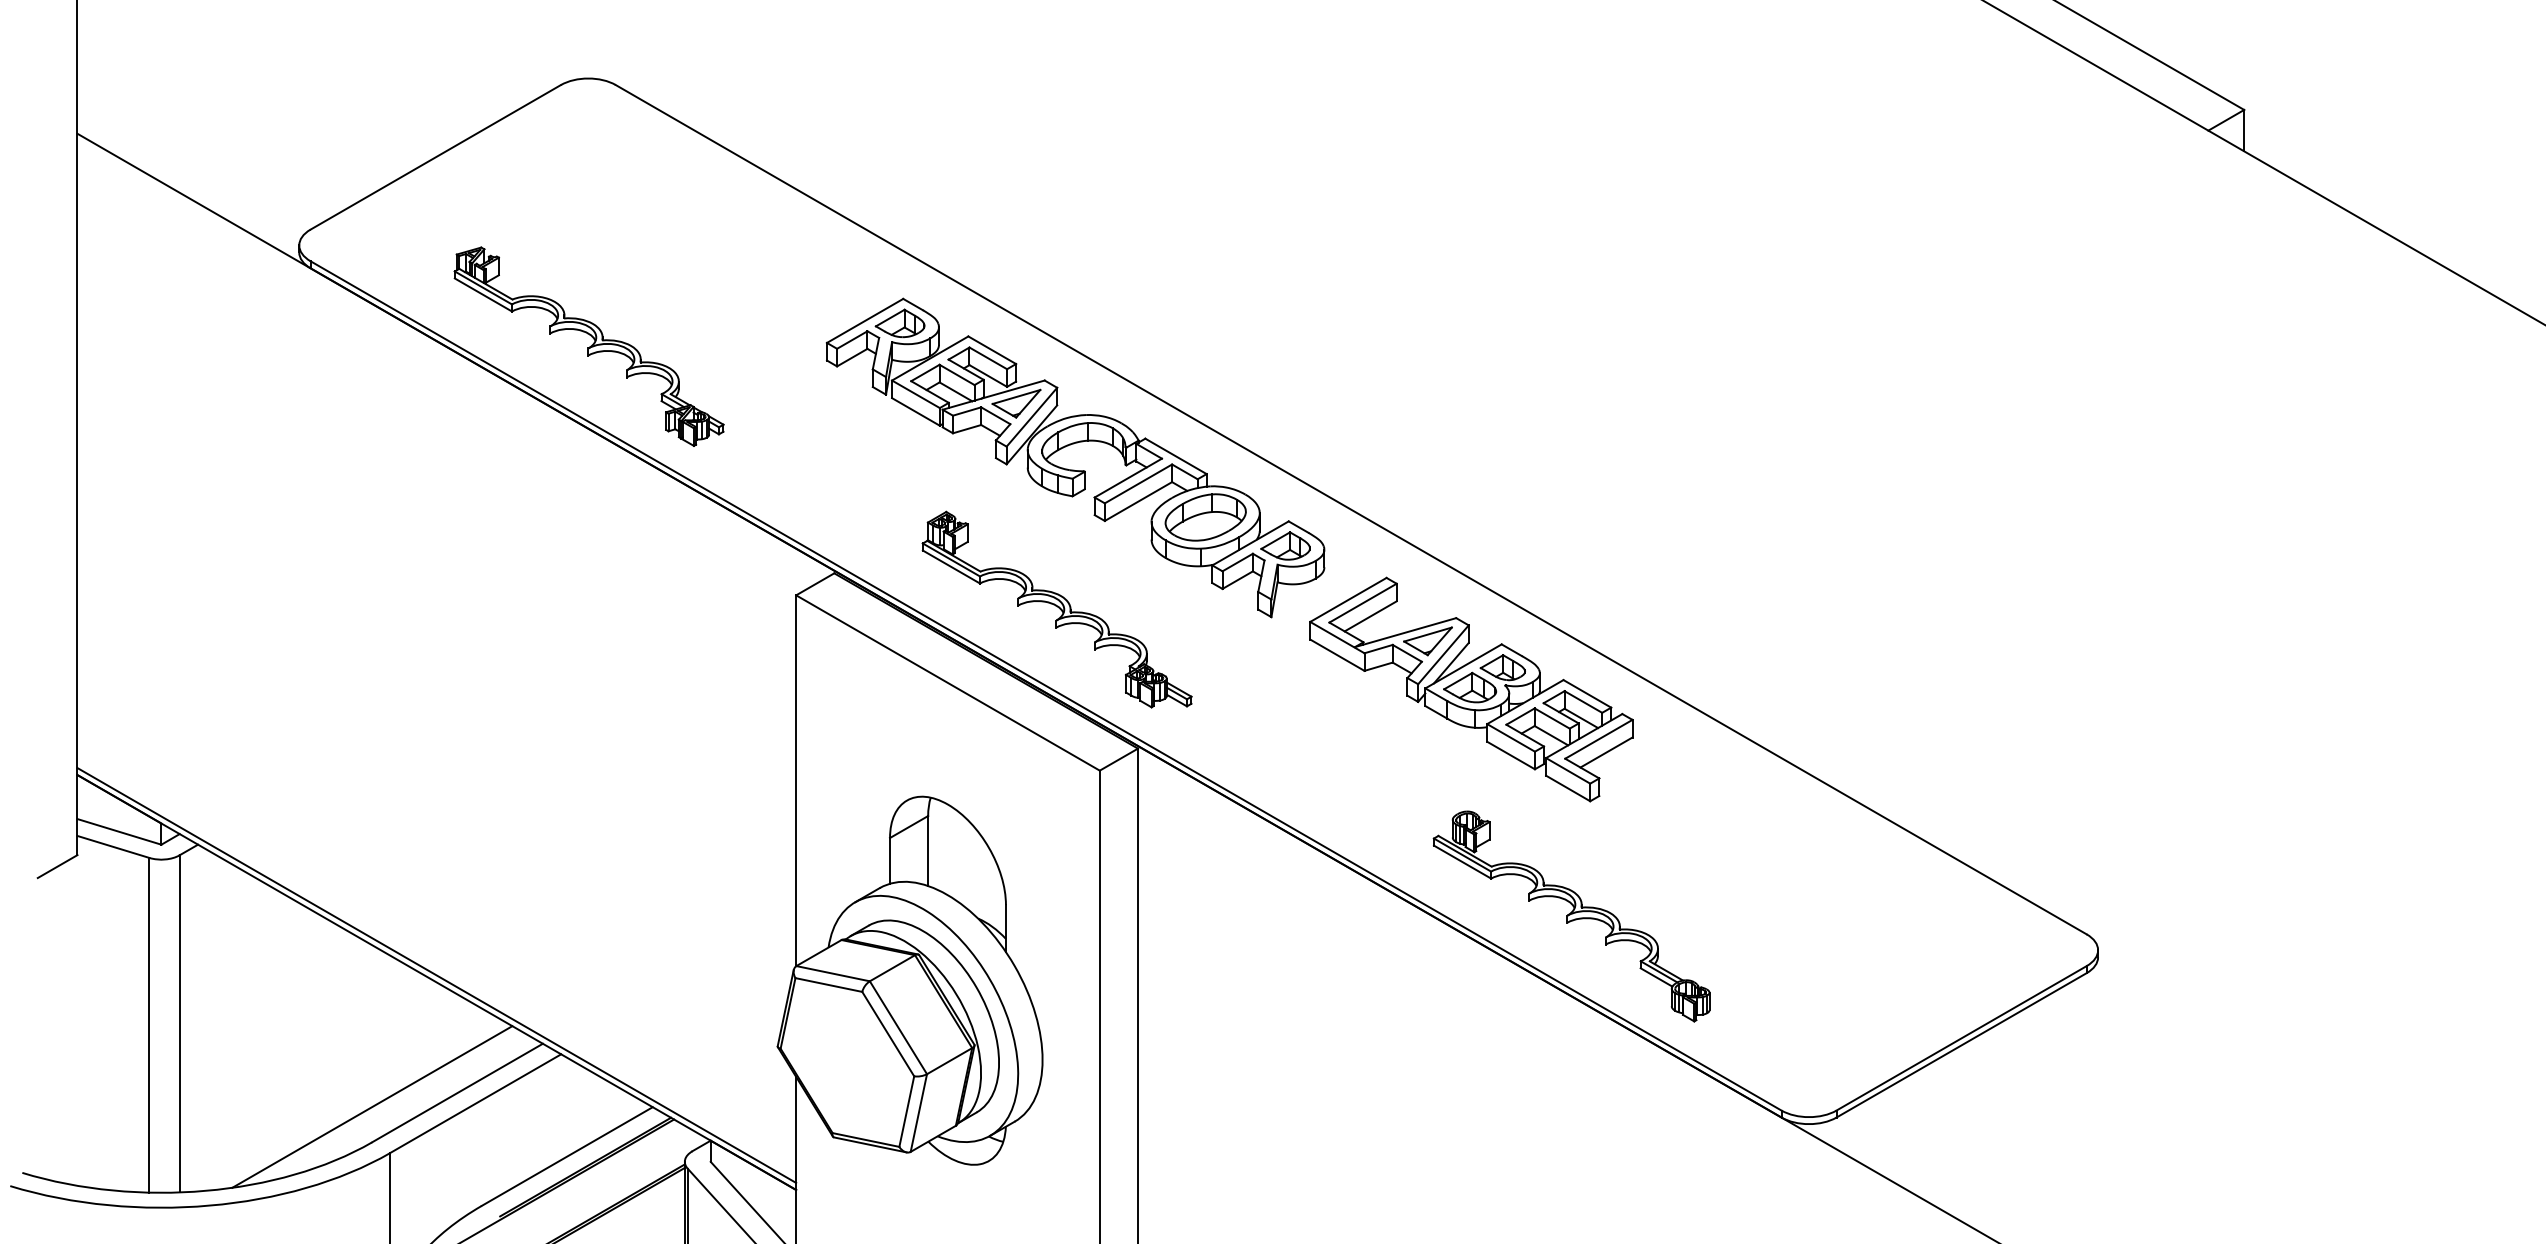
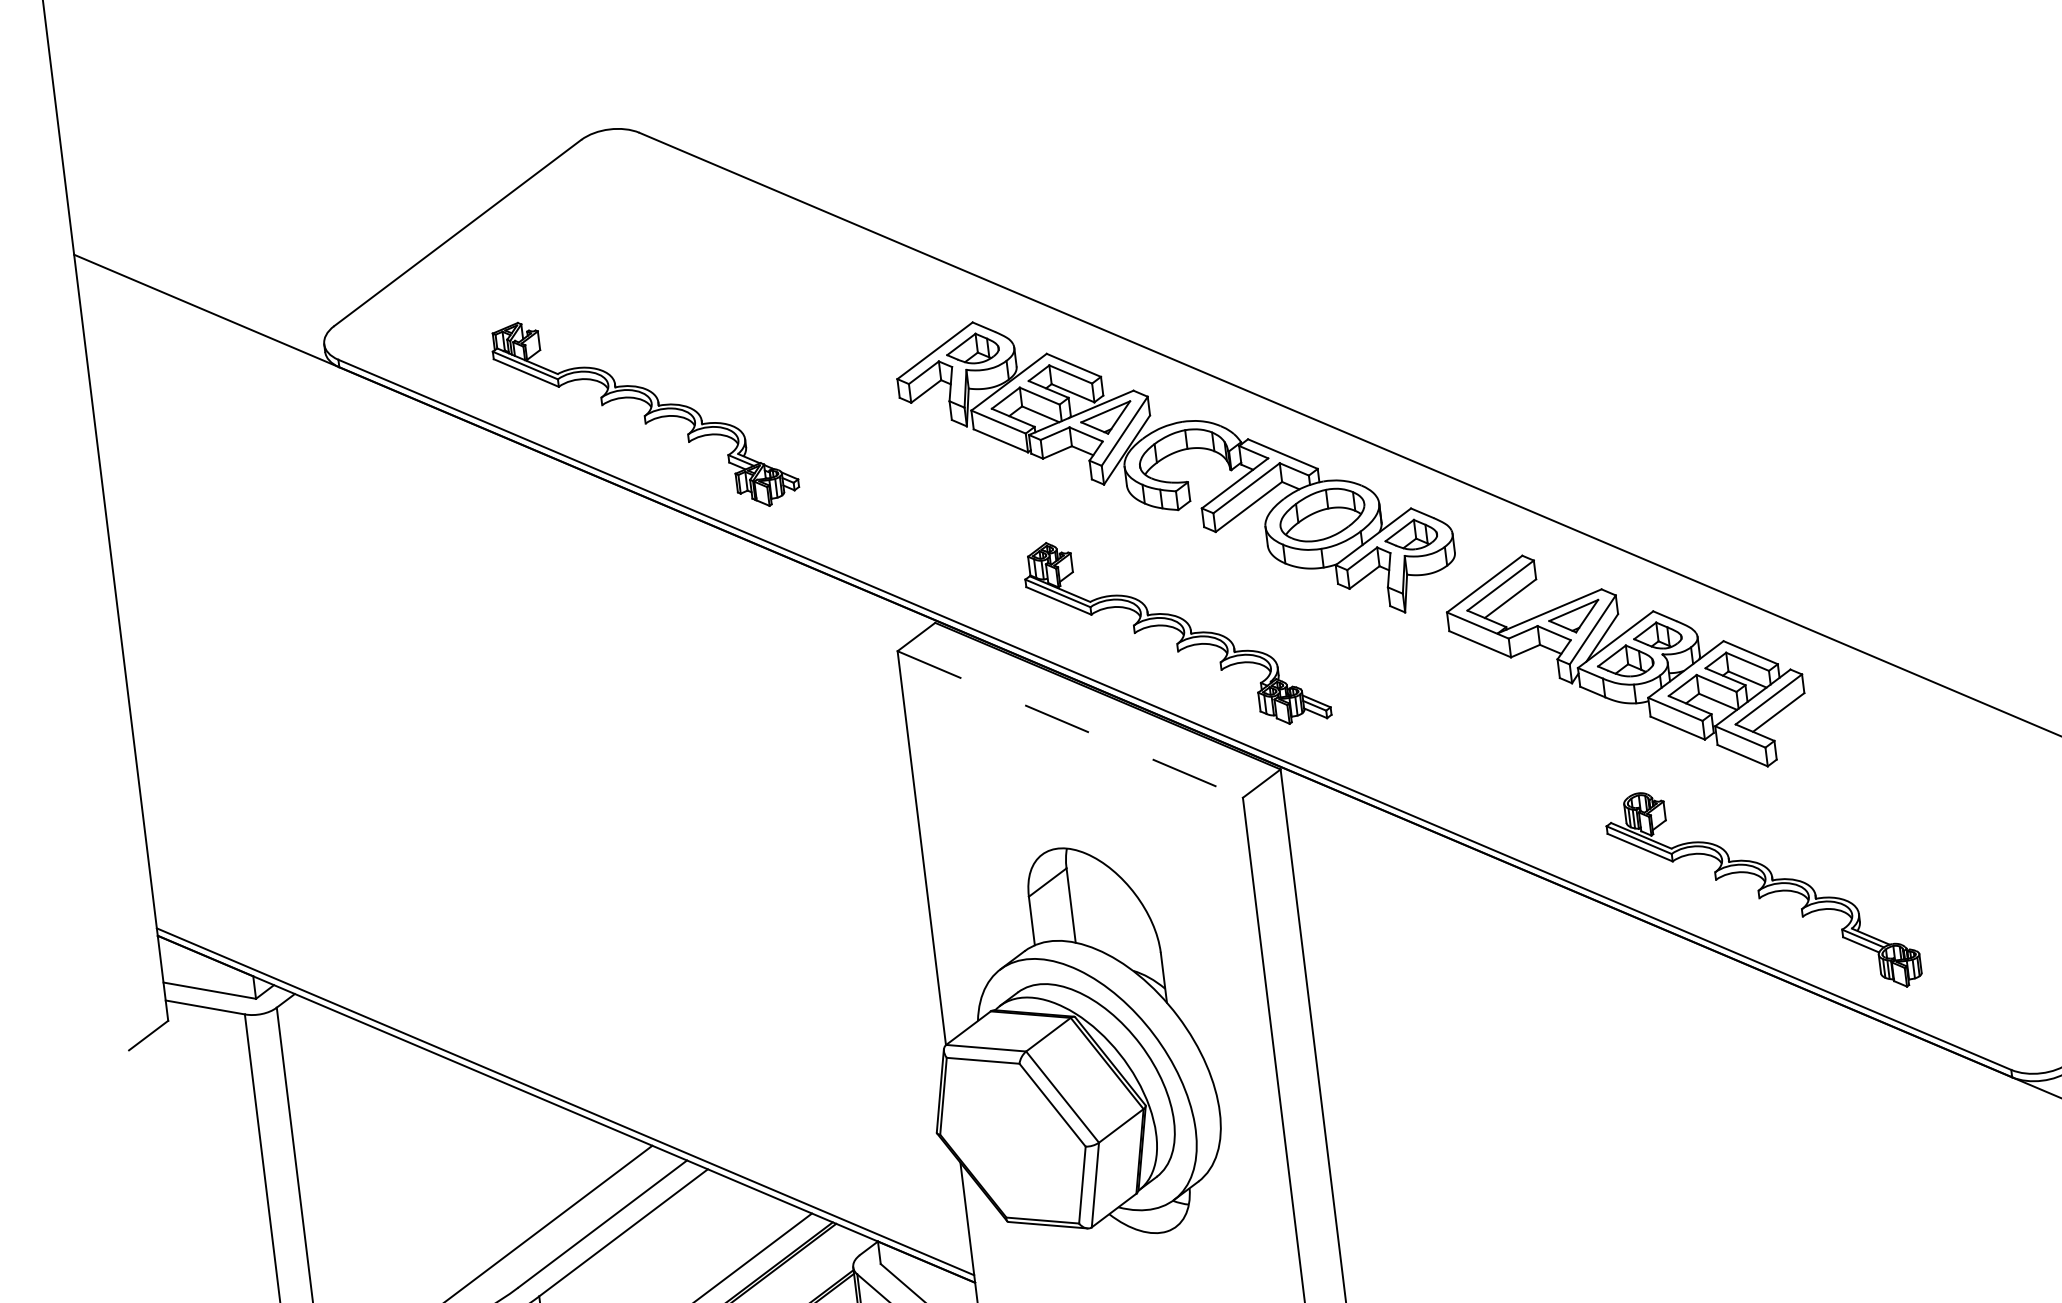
line: (948, 683) -> (1070, 724), solid -> dashed

